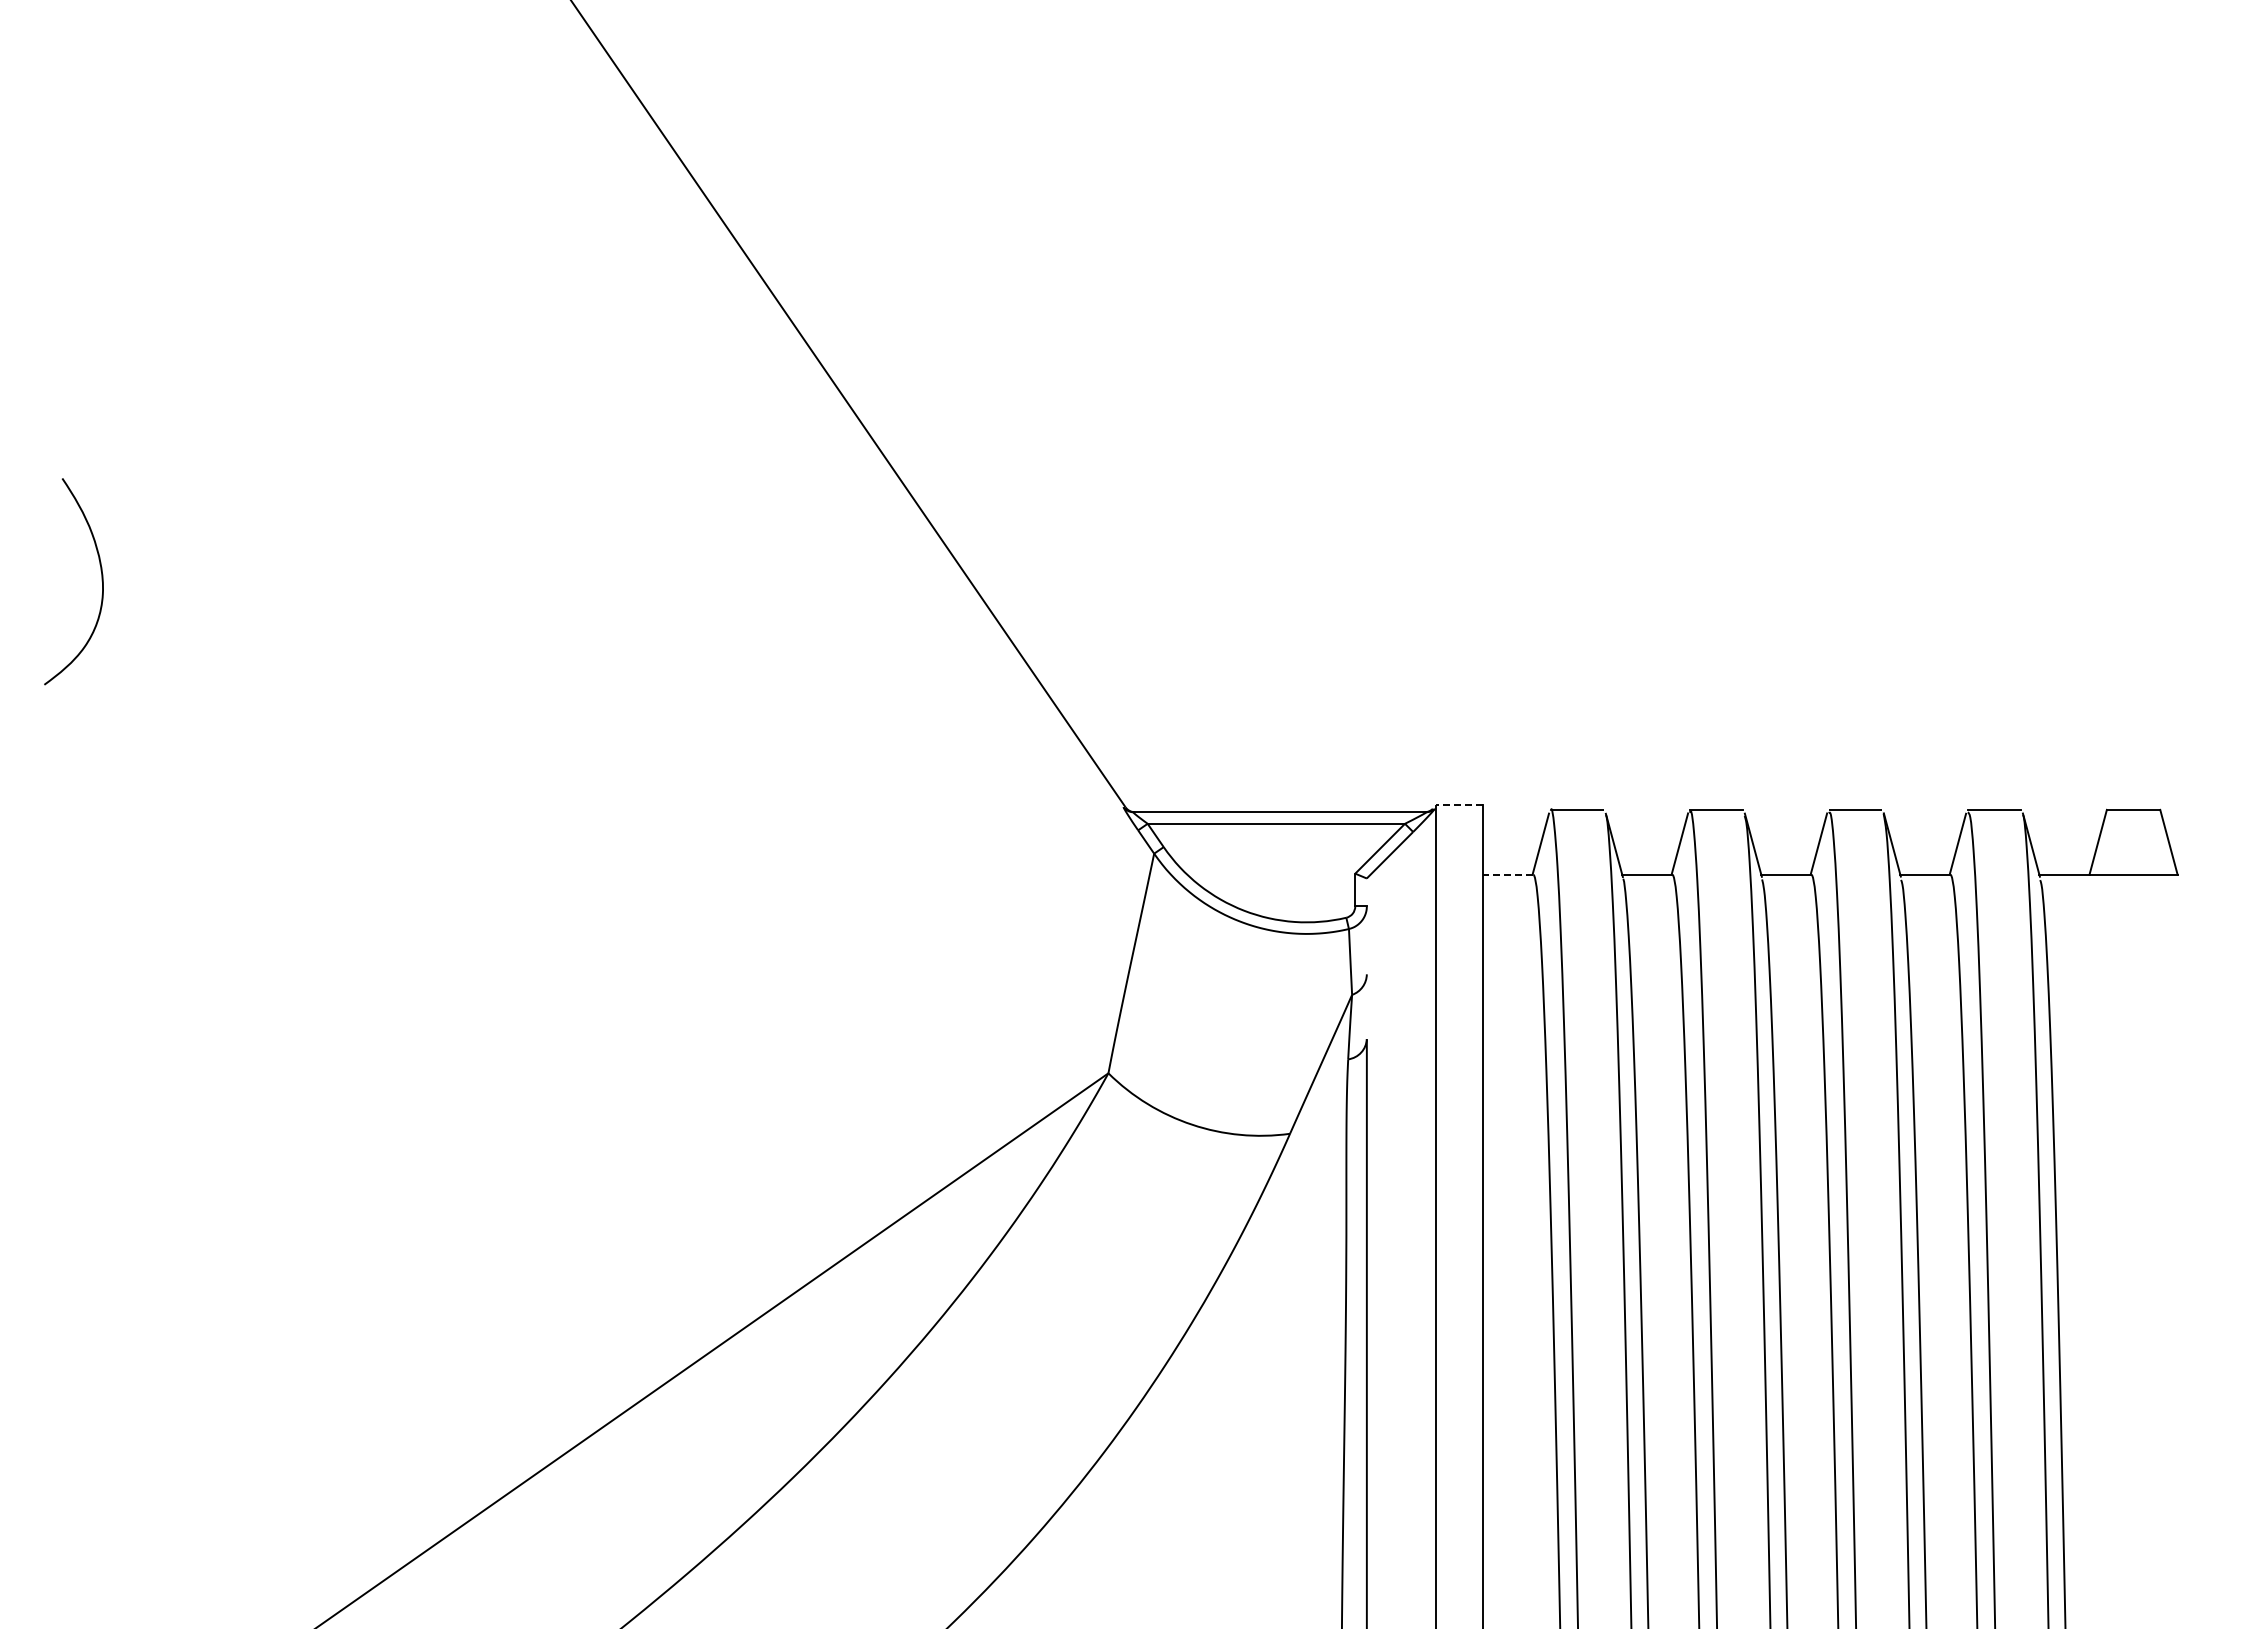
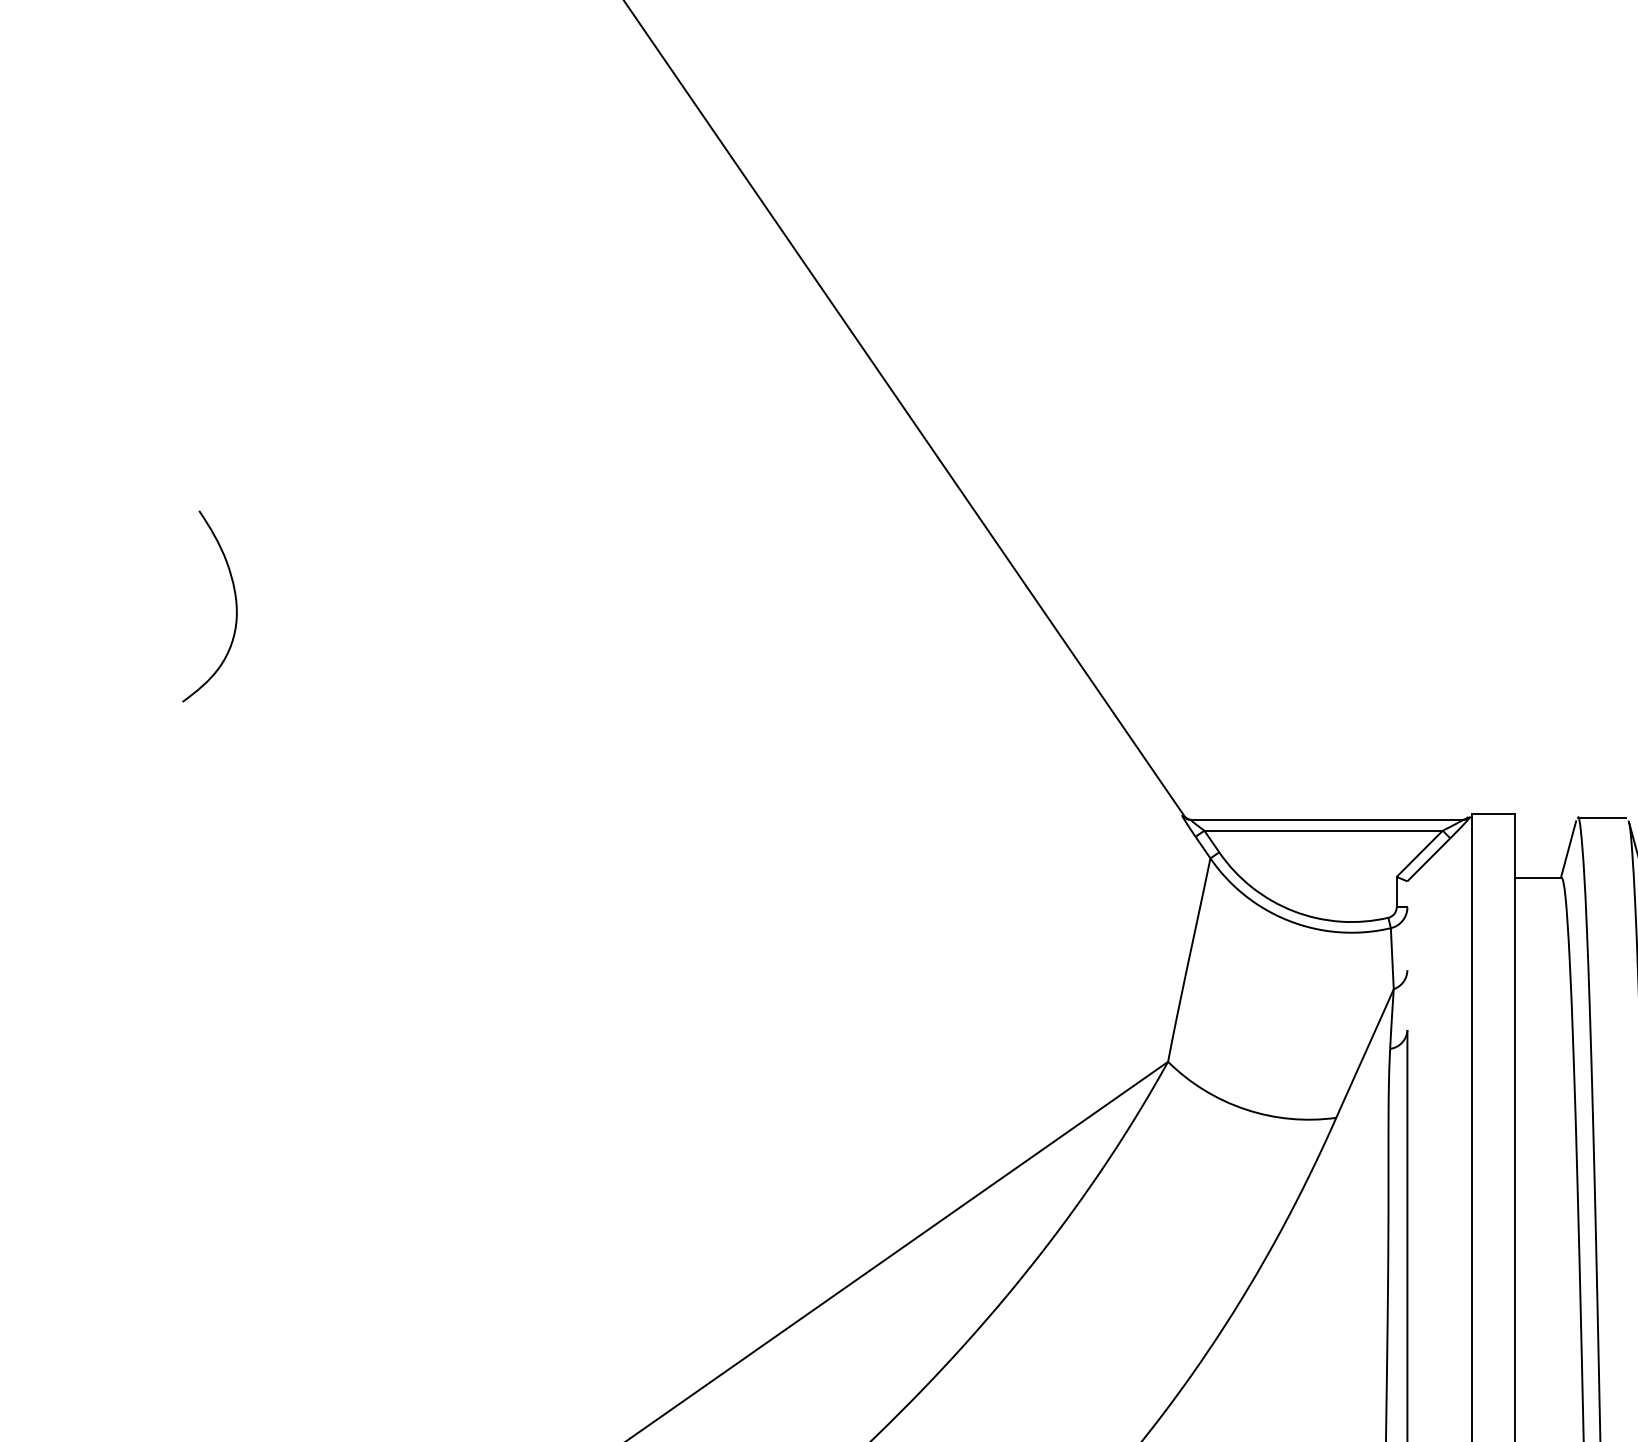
line: (1459, 805) -> (1493, 813), dashed -> solid
line: (1507, 874) -> (1537, 877), dashed -> solid

